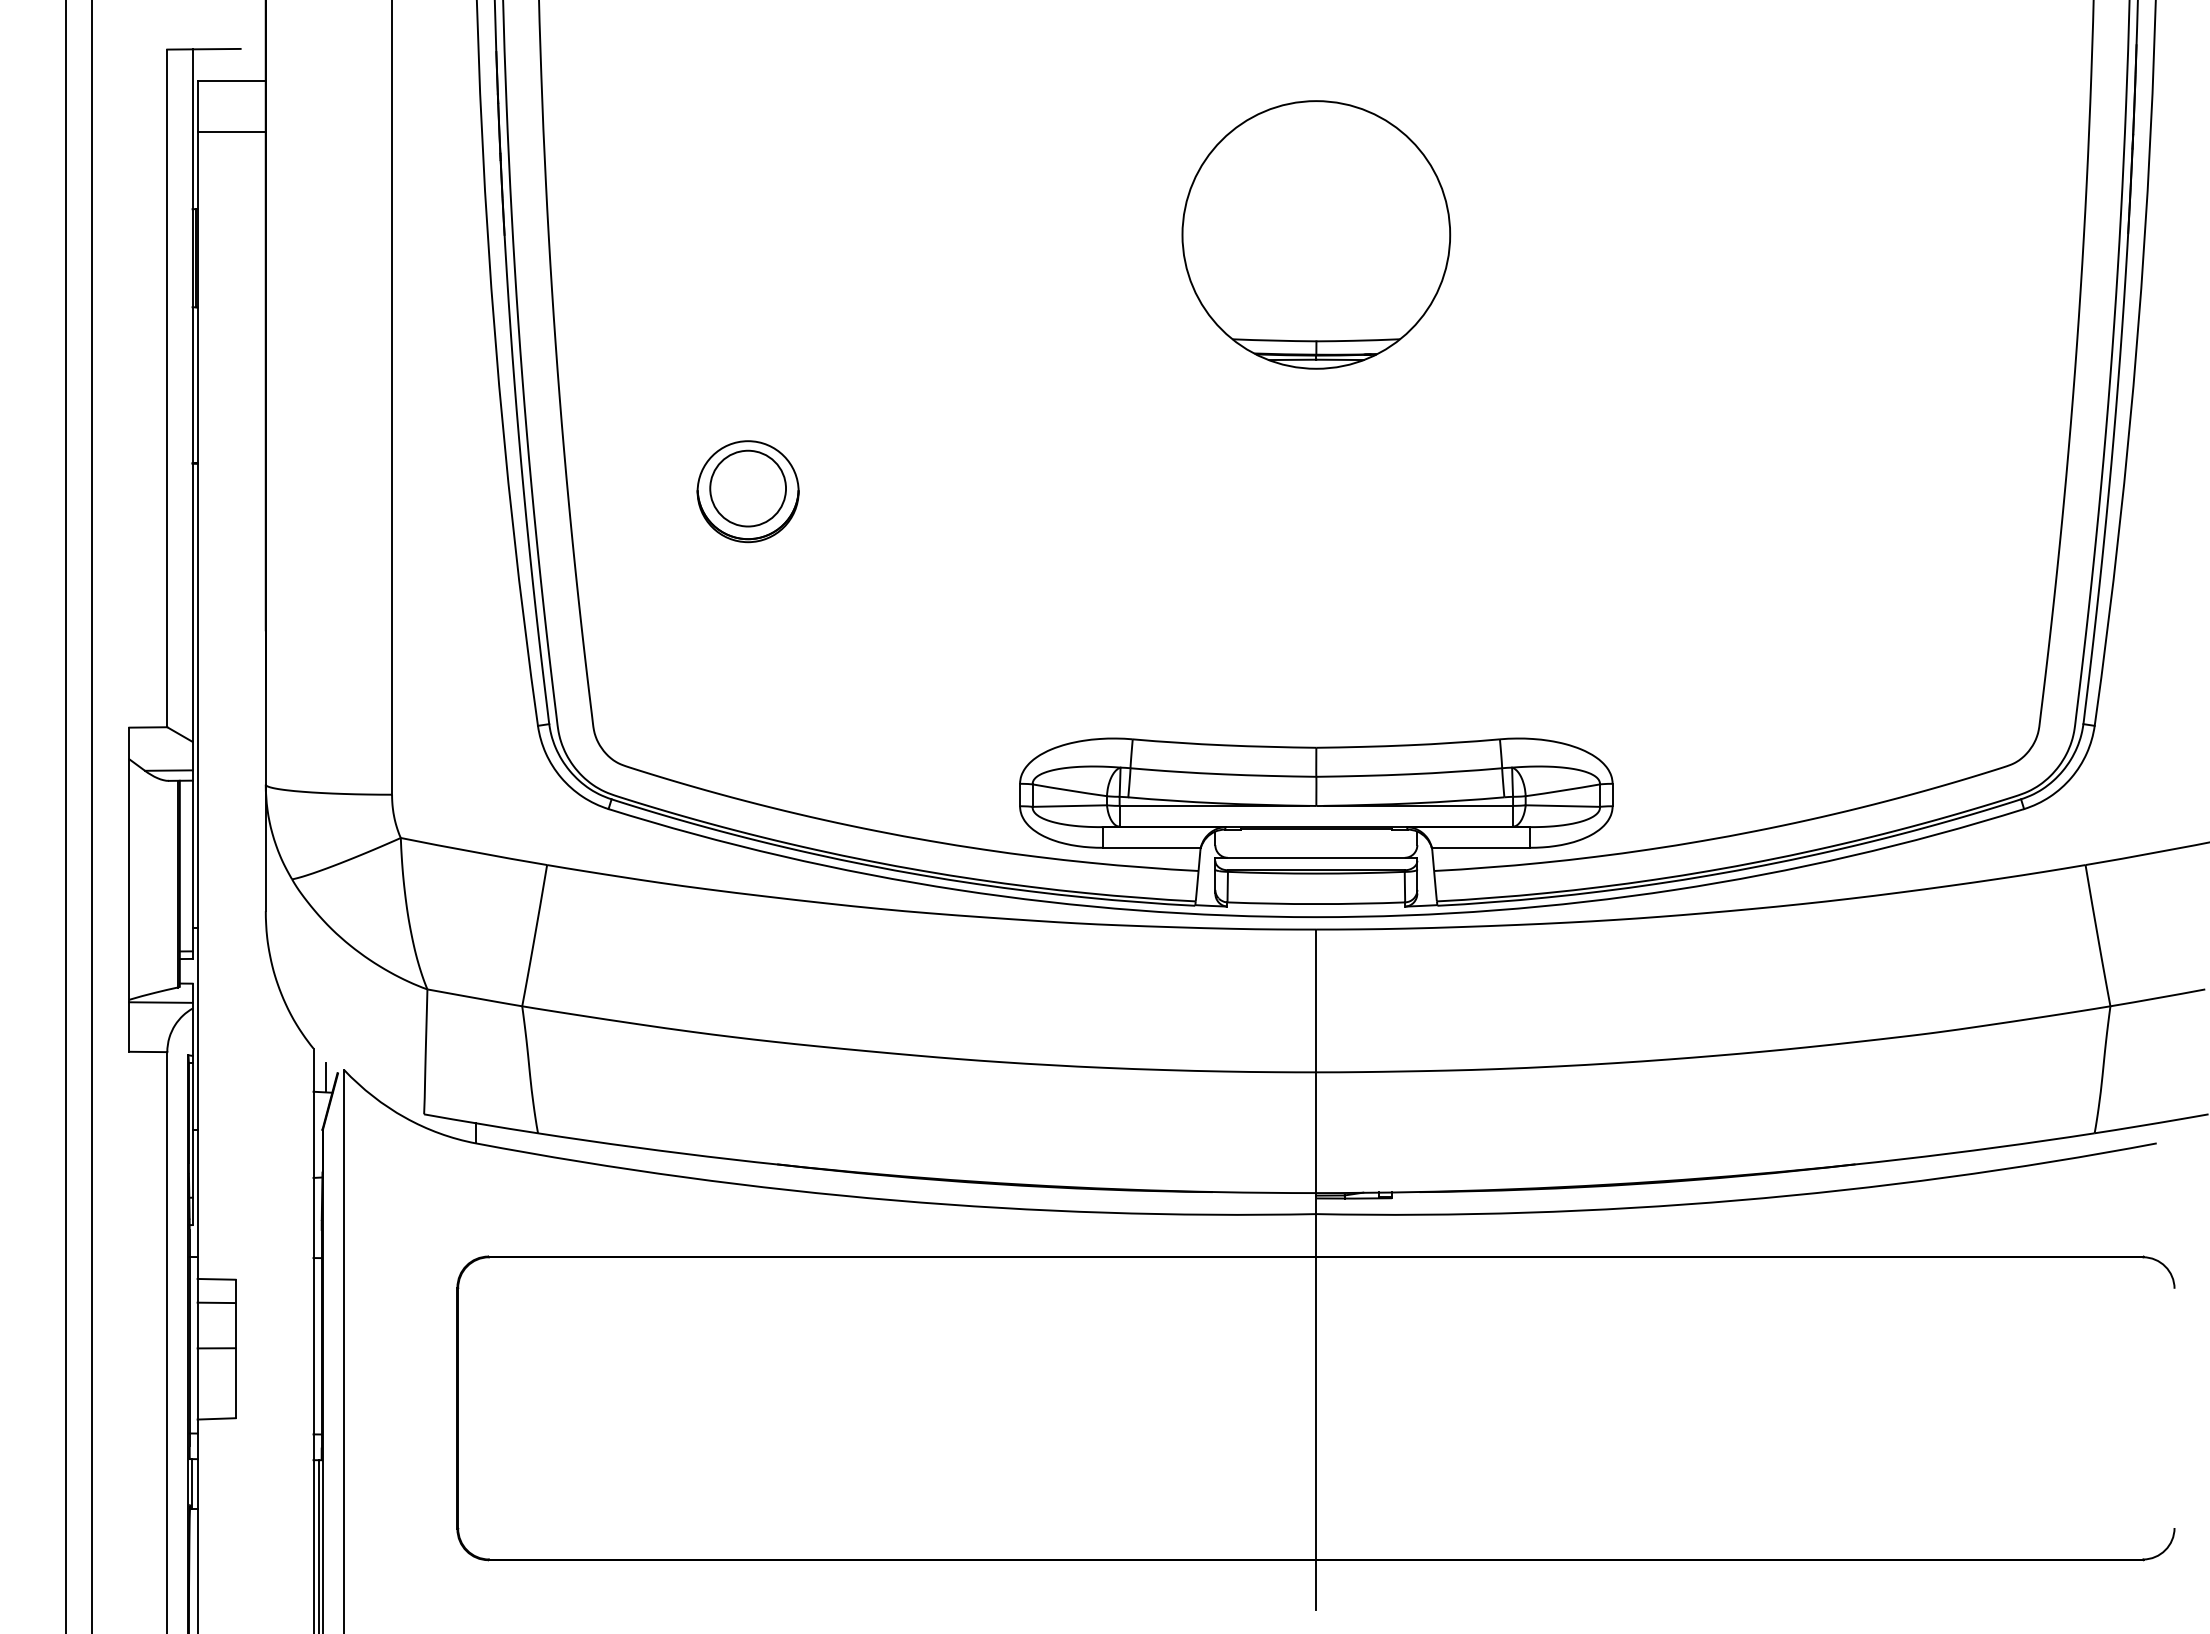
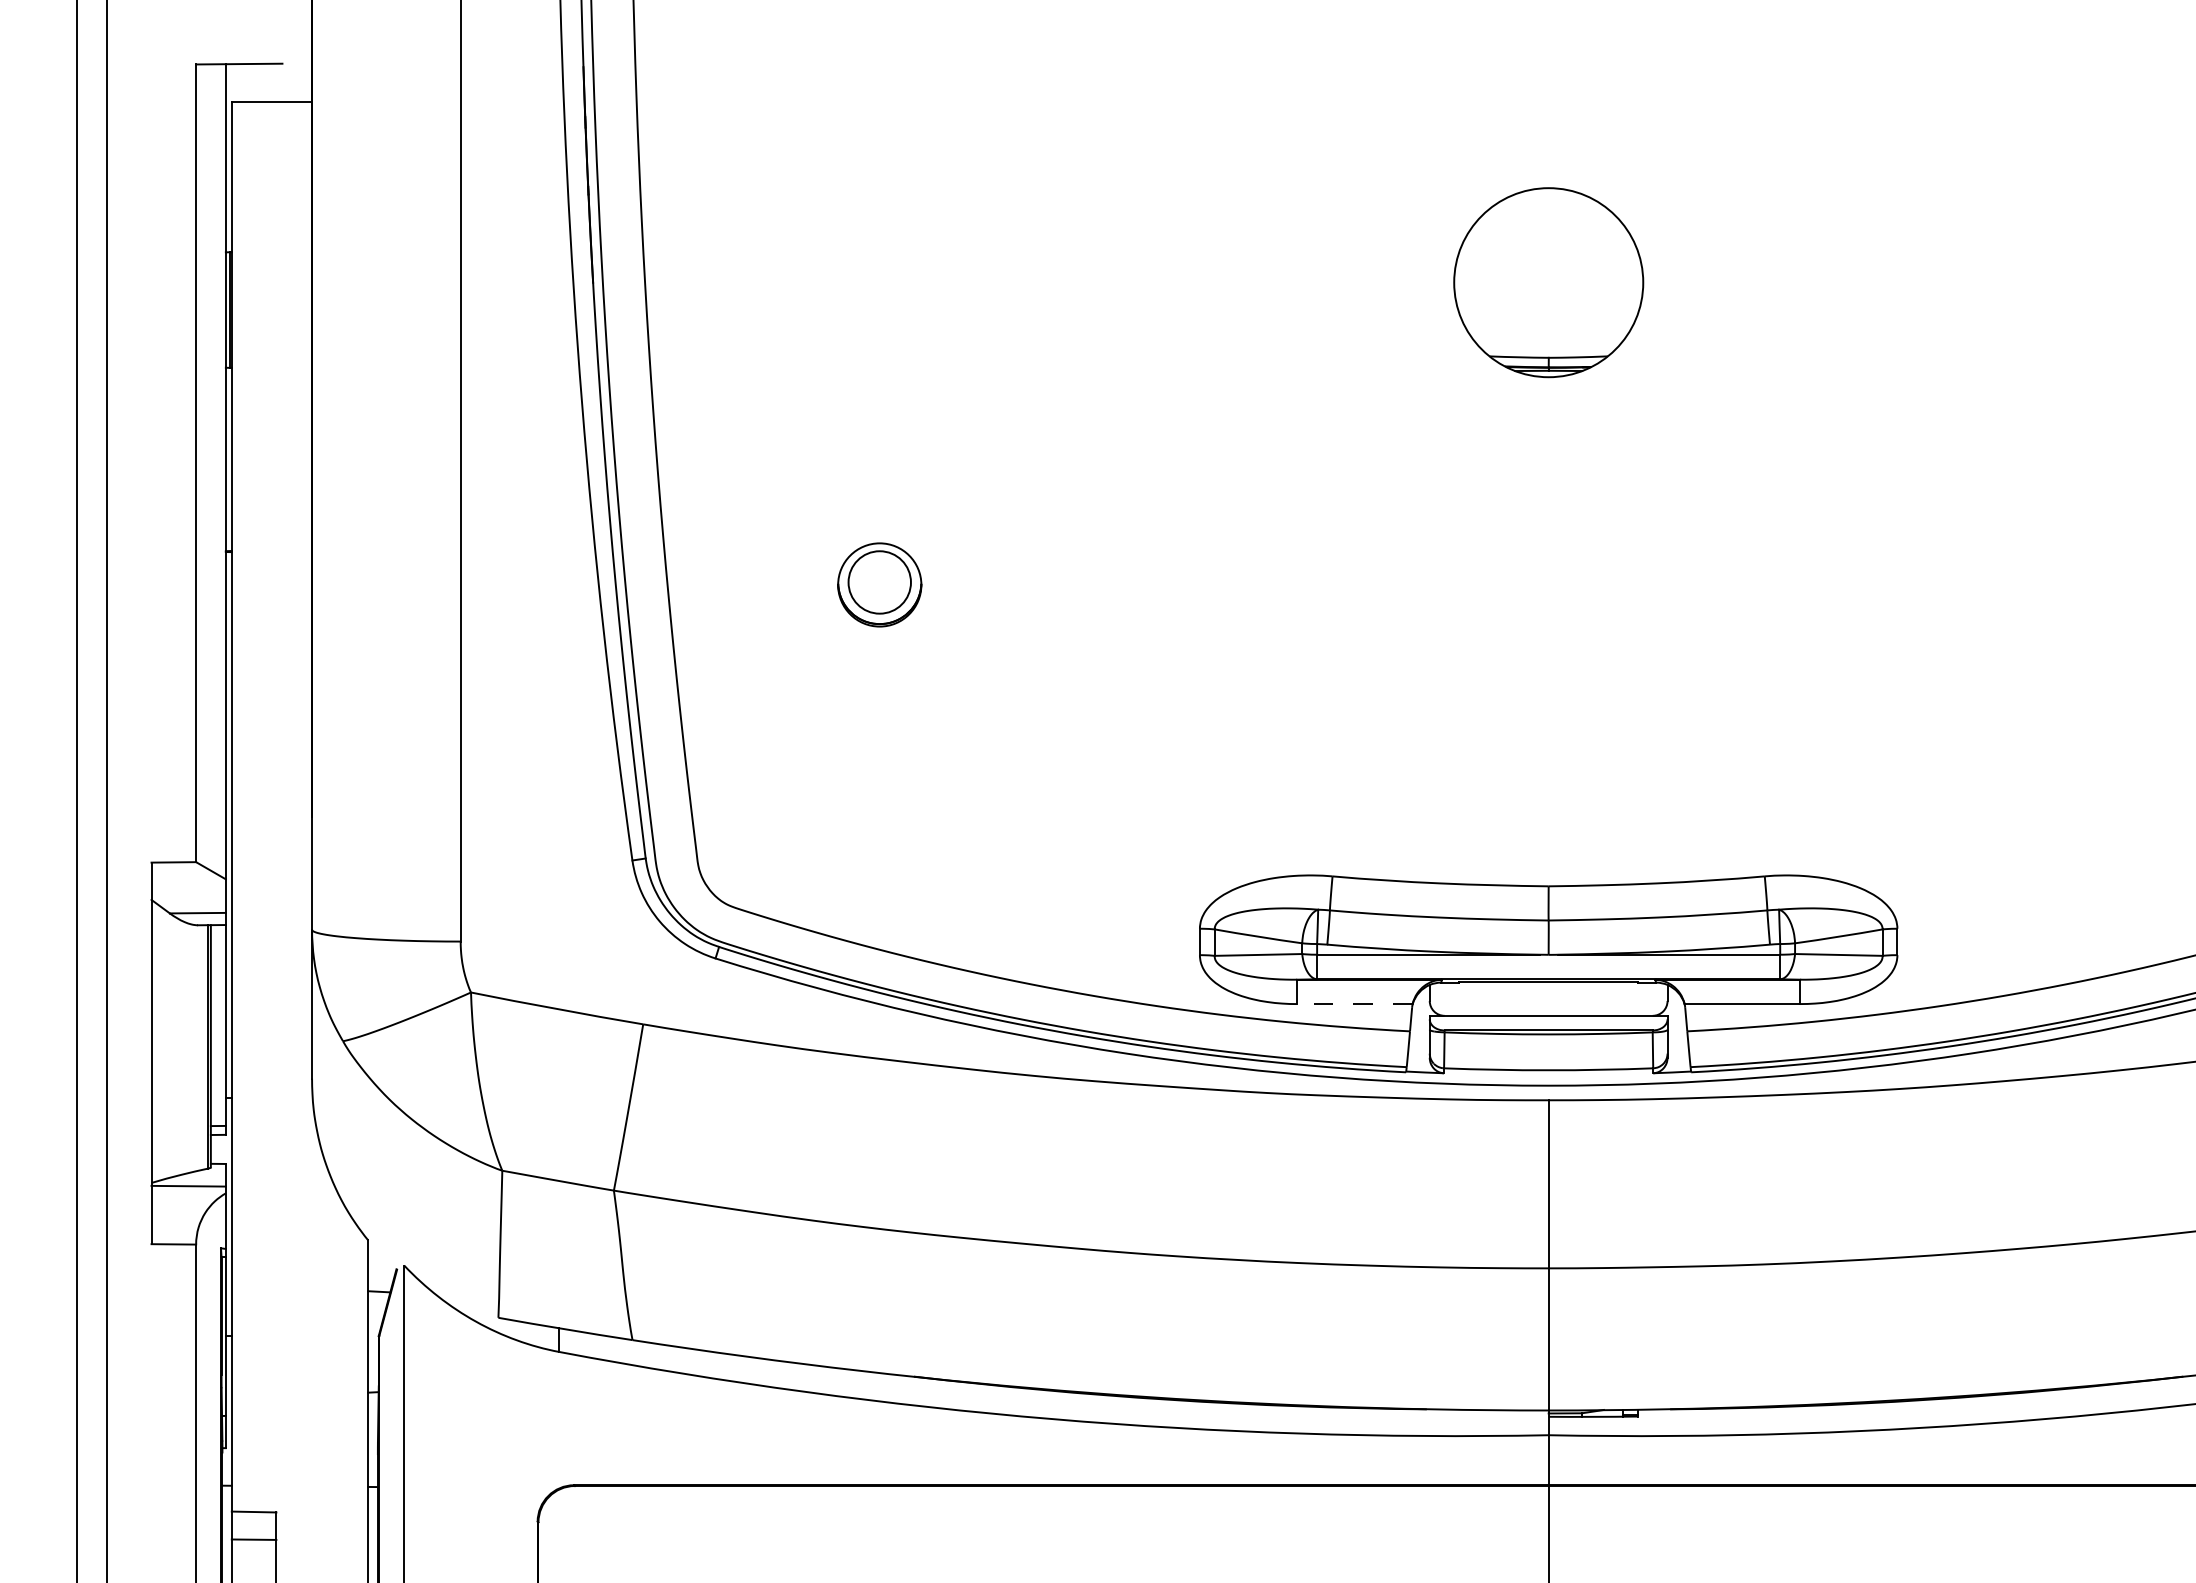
line: (231, 131) -> (271, 160), removed
part: (1316, 234) -> (1548, 282), size x0.6
part: (747, 491) -> (879, 584), size x0.7
line: (1151, 847) -> (1354, 1003), solid -> dashed
line: (326, 1077) -> (383, 1274), removed

